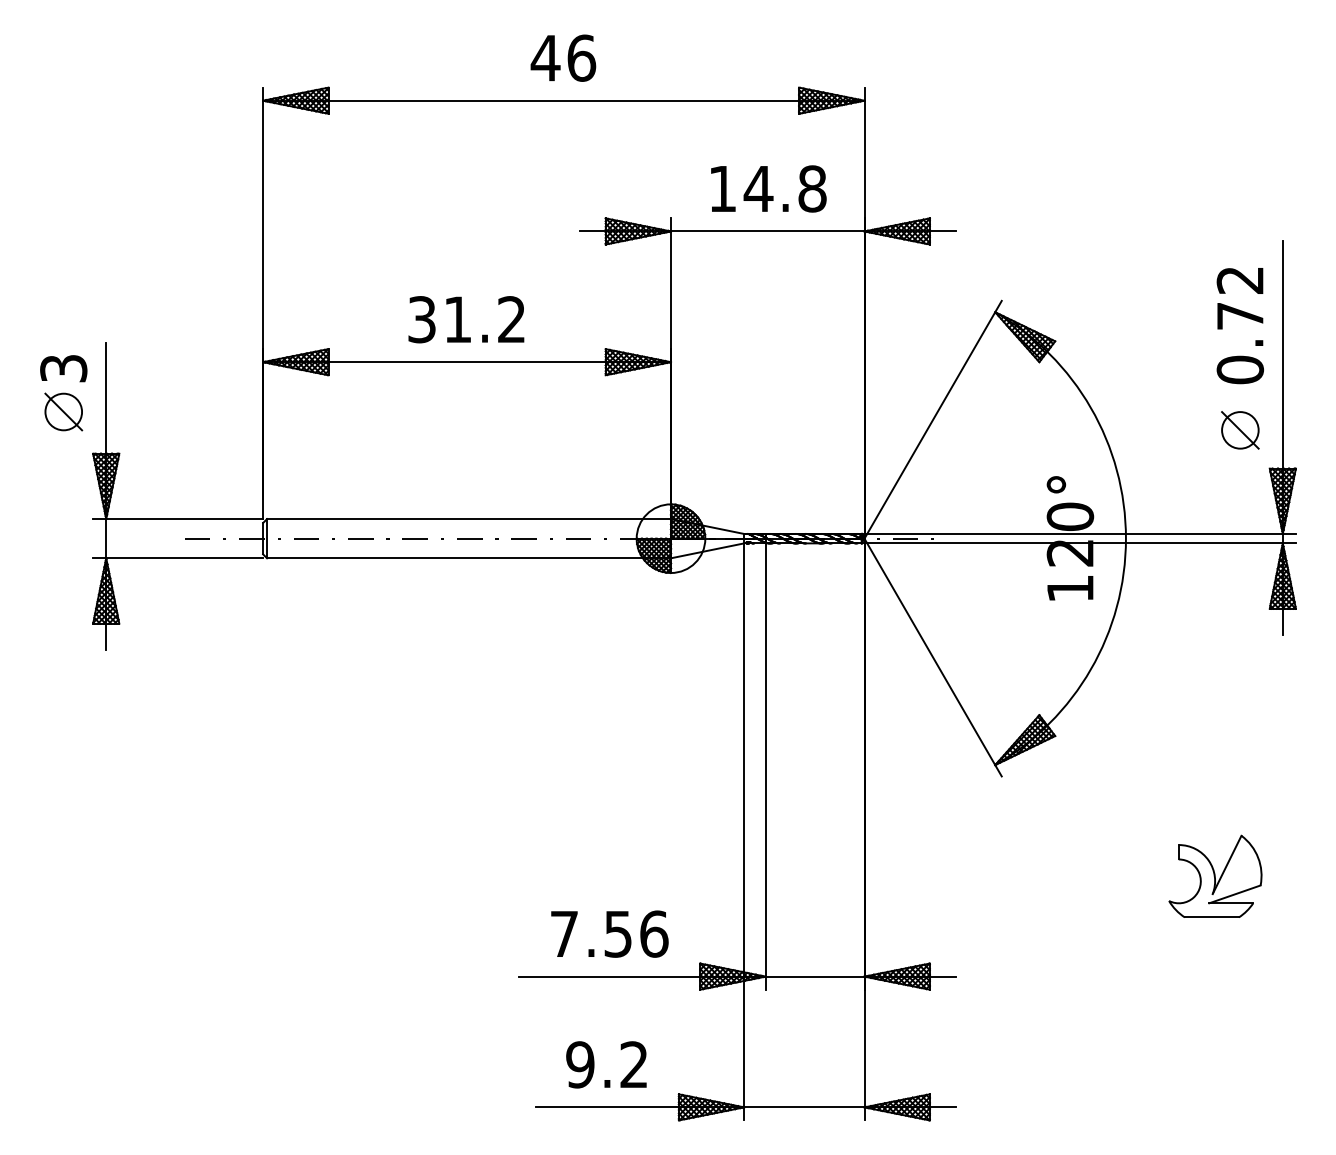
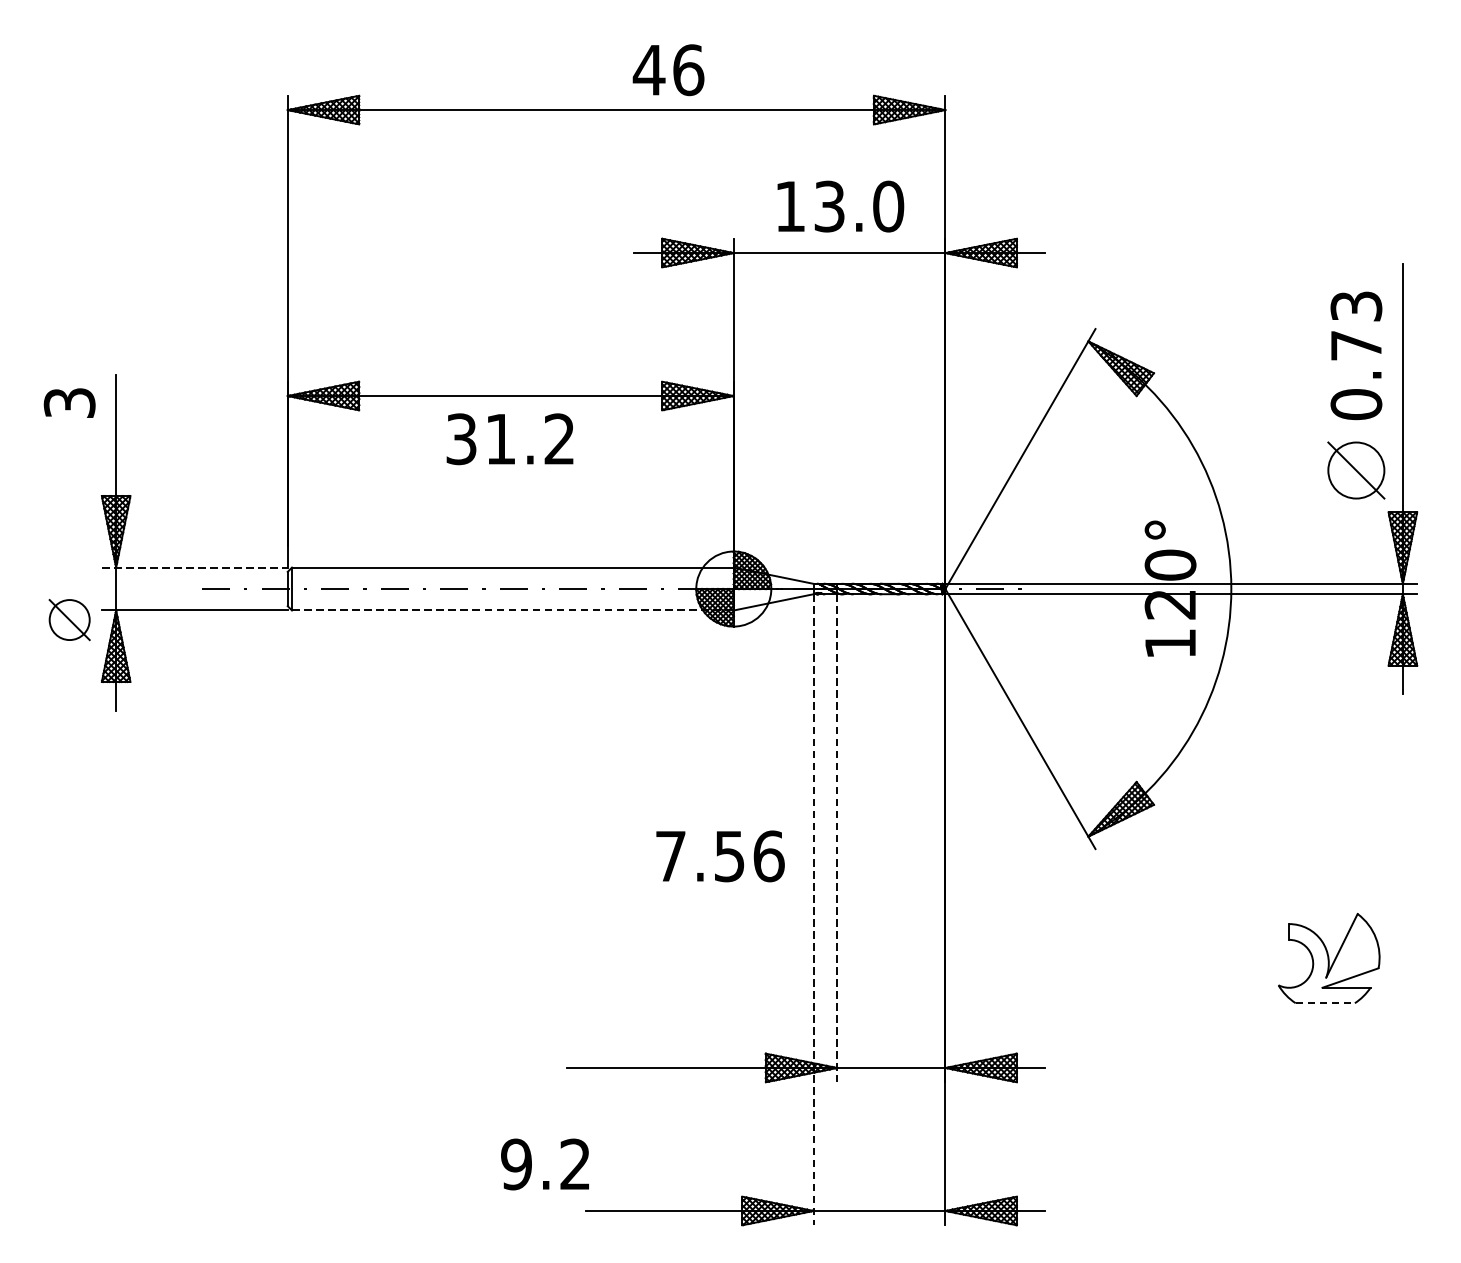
text: (563, 57) -> (668, 69), moved
text: (784, 188) -> (857, 206), 14.8 -> 13.0
text: (1240, 279) -> (1356, 305), 0.72 -> 0.73
text: (466, 319) -> (510, 439), moved
part: (63, 411) -> (69, 619), moved
part: (1240, 430) -> (1356, 470), size x1.4
line: (178, 519) -> (195, 568), solid -> dashed
line: (469, 558) -> (513, 610), solid -> dashed
line: (765, 767) -> (837, 839), solid -> dashed
line: (744, 831) -> (814, 909), solid -> dashed
line: (1212, 917) -> (1325, 1003), solid -> dashed
text: (609, 933) -> (720, 855), moved
text: (606, 1064) -> (545, 1164), moved

